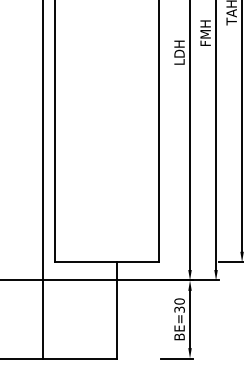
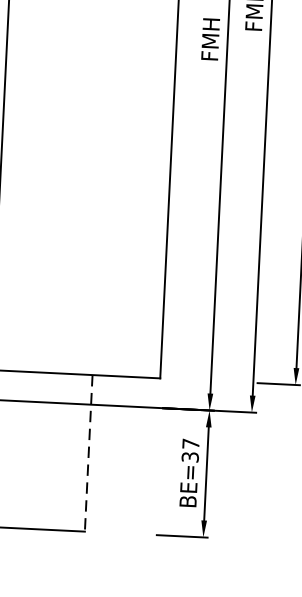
text: (179, 52) -> (210, 39), LDH -> FMH
text: (179, 301) -> (190, 443), BE=30 -> BE=37
line: (117, 310) -> (89, 453), solid -> dashed

